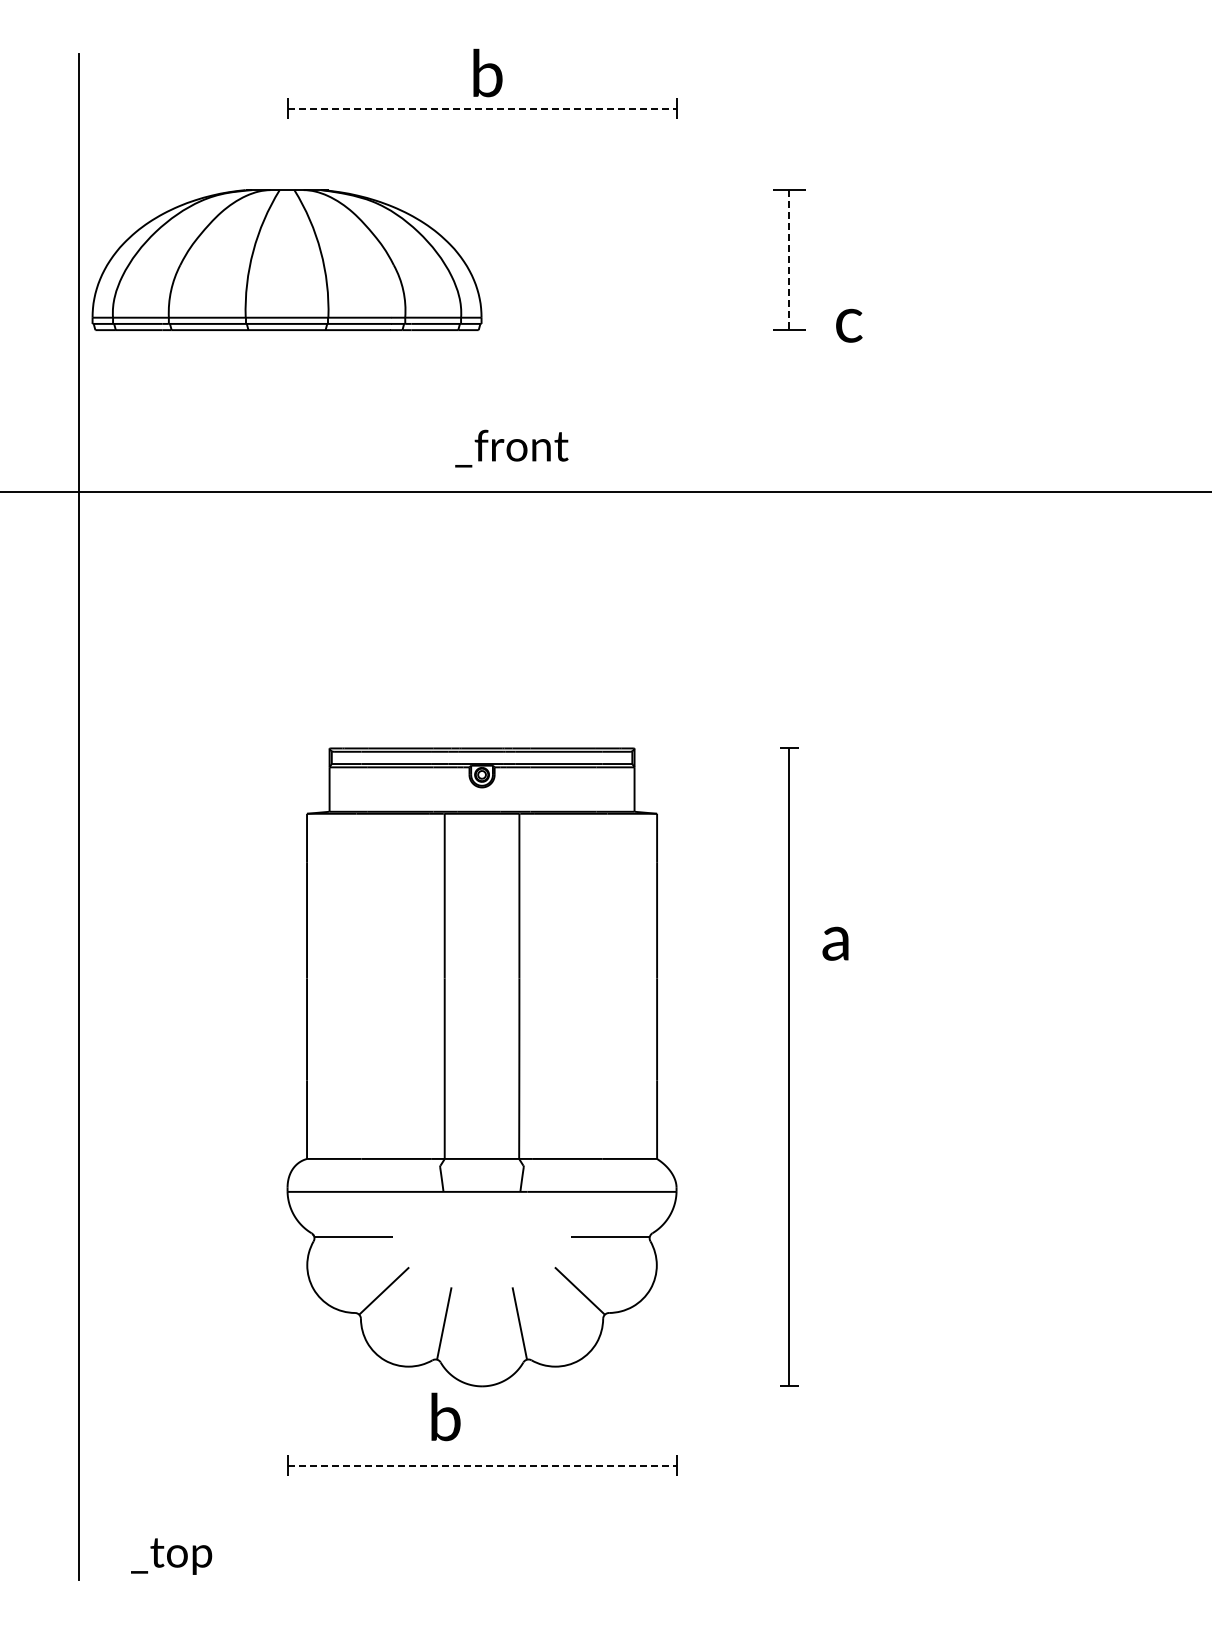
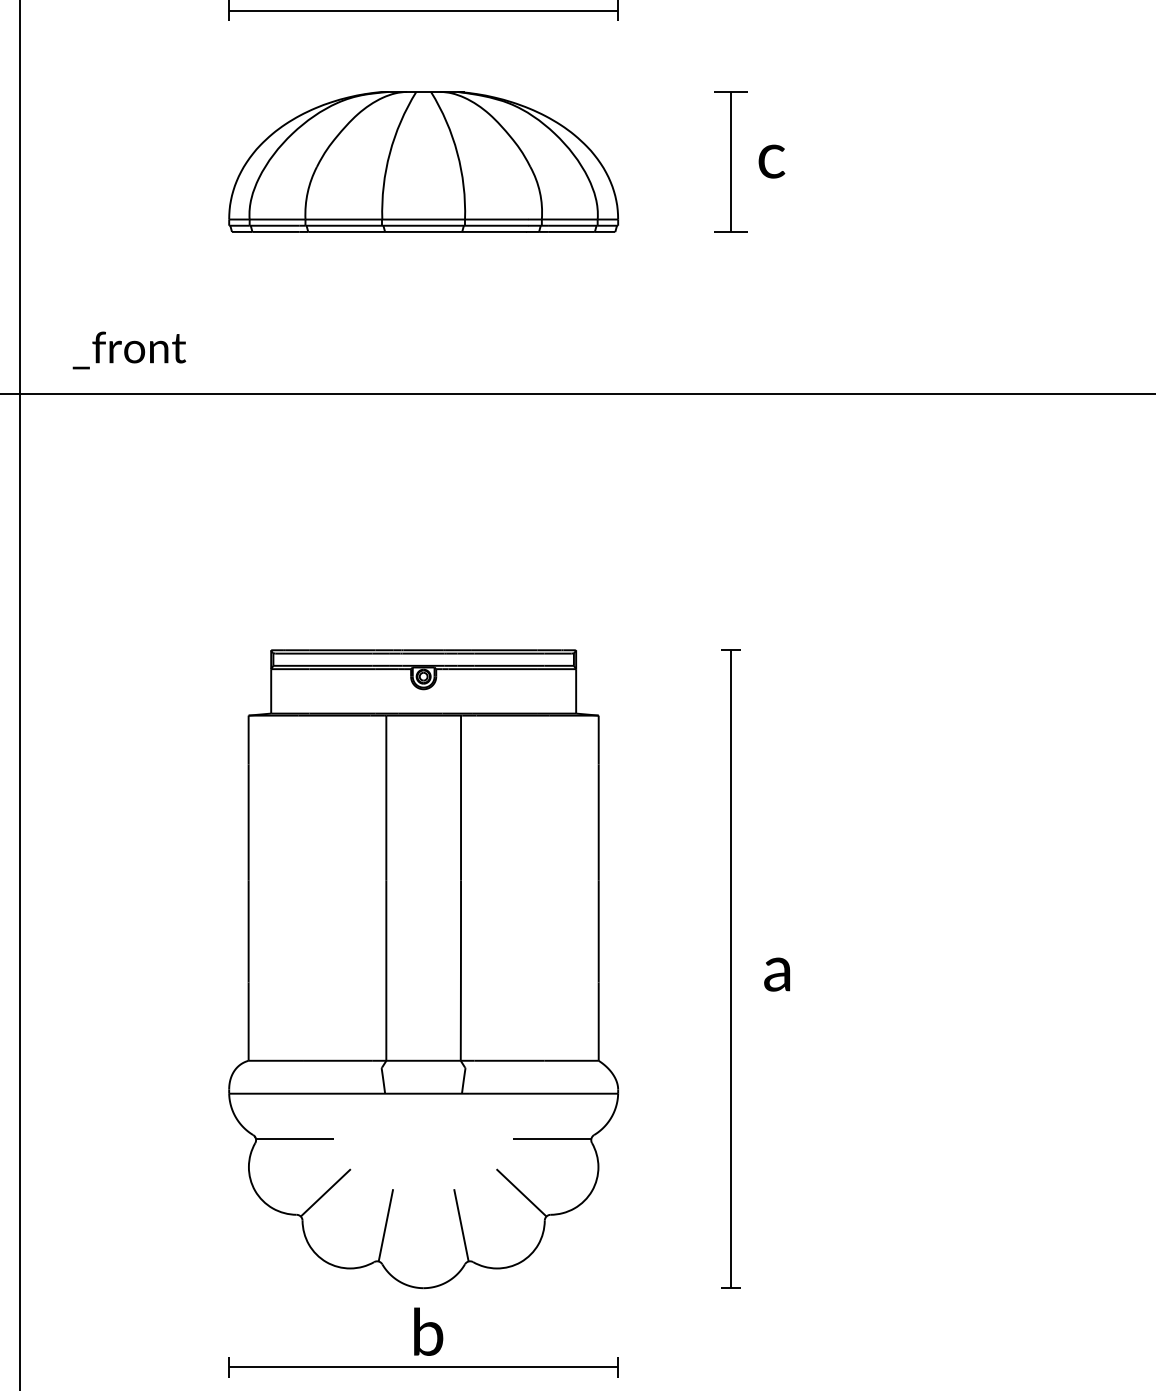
line: (482, 108) -> (424, 10), dashed -> solid
part: (286, 260) -> (423, 162), moved
line: (789, 260) -> (731, 162), dashed -> solid
text: (849, 325) -> (772, 161), moved
text: (511, 448) -> (129, 350), moved
text: (835, 943) -> (777, 974), moved
text: (445, 1416) -> (428, 1331), moved
line: (482, 1465) -> (424, 1367), dashed -> solid

